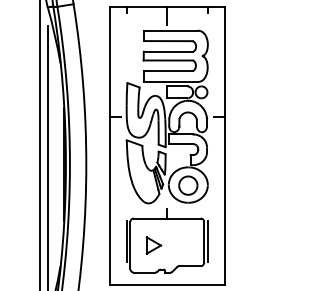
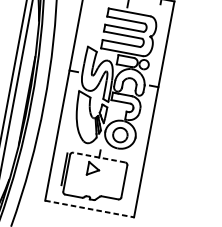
line: (167, 218) -> (99, 157), solid -> dashed
line: (207, 240) -> (127, 180), removed
part: (153, 245) -> (93, 169), moved
line: (167, 284) -> (89, 208), solid -> dashed

